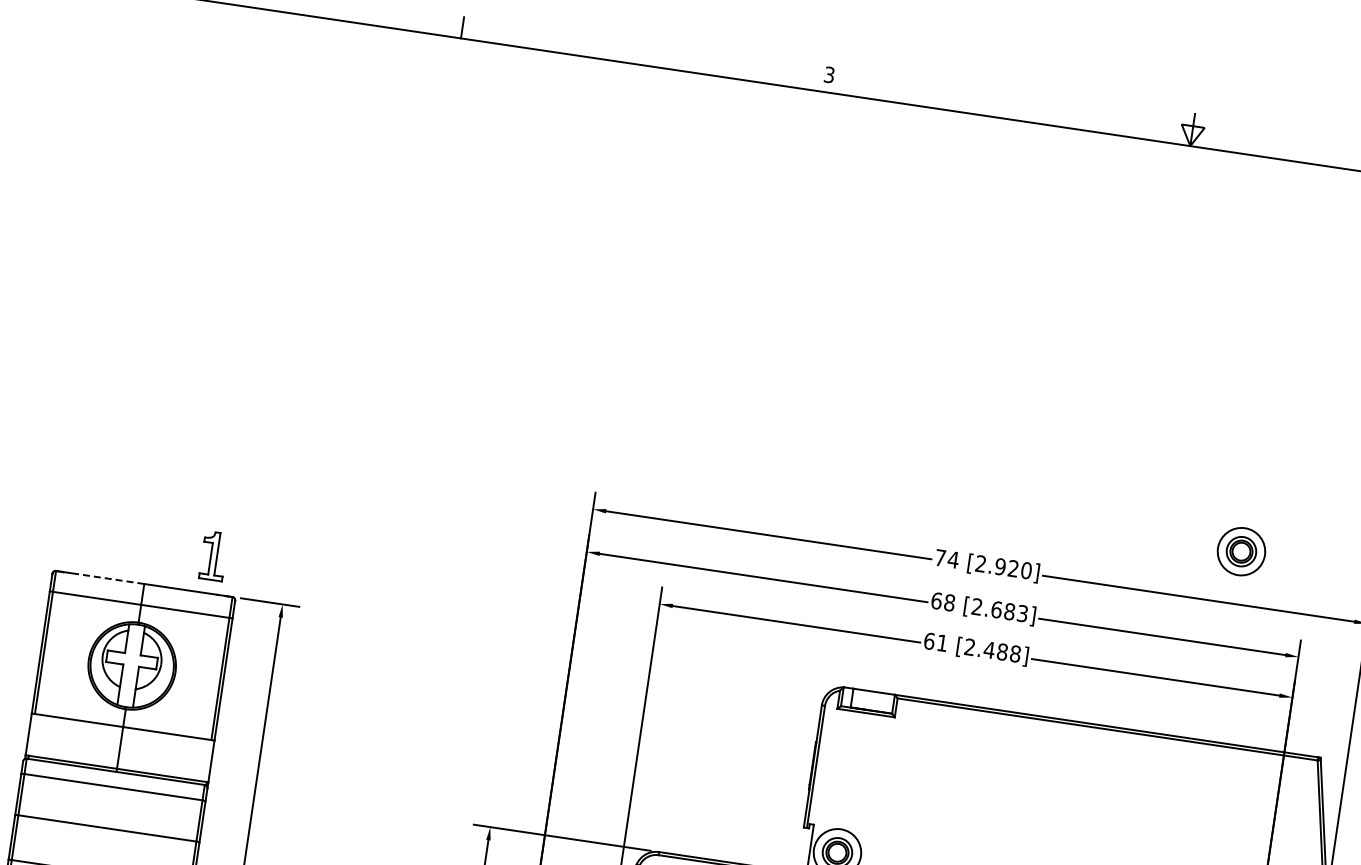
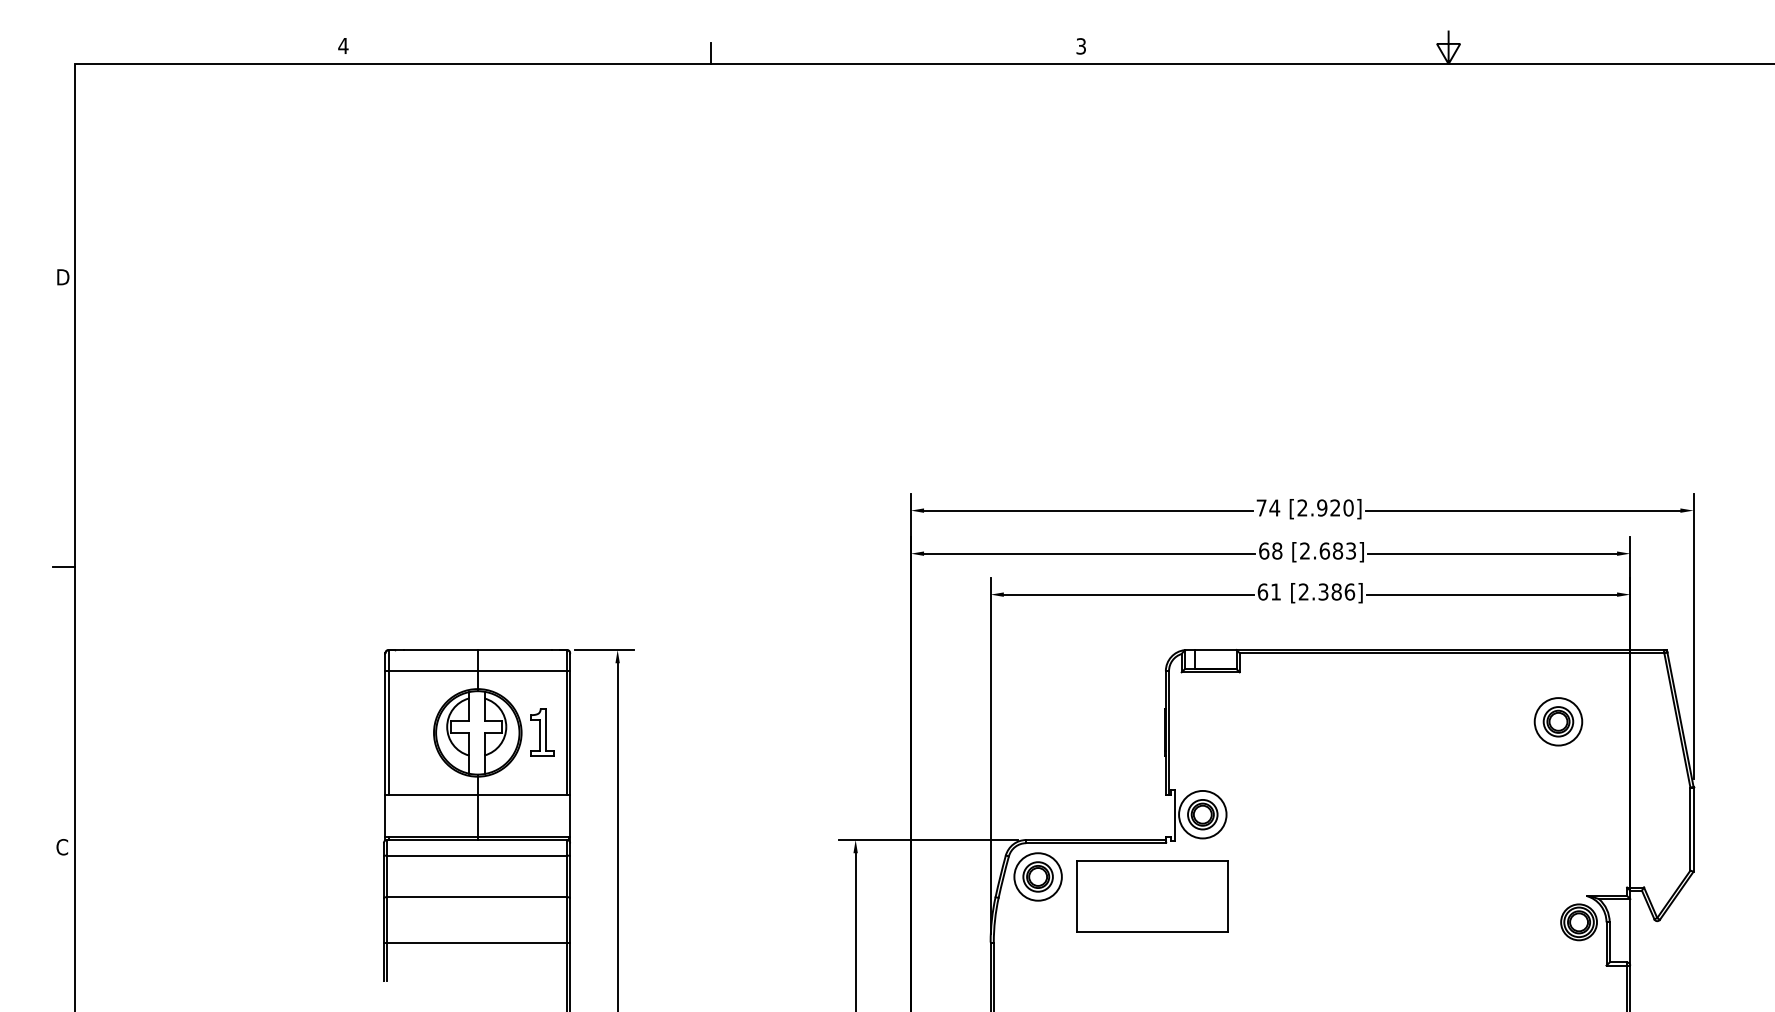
part: (1241, 551) -> (1558, 721), moved
part: (213, 556) -> (542, 732), moved
line: (107, 578) -> (440, 650), dashed -> solid
text: (1002, 651) -> (1336, 591), [2.488] -> [2.386]

